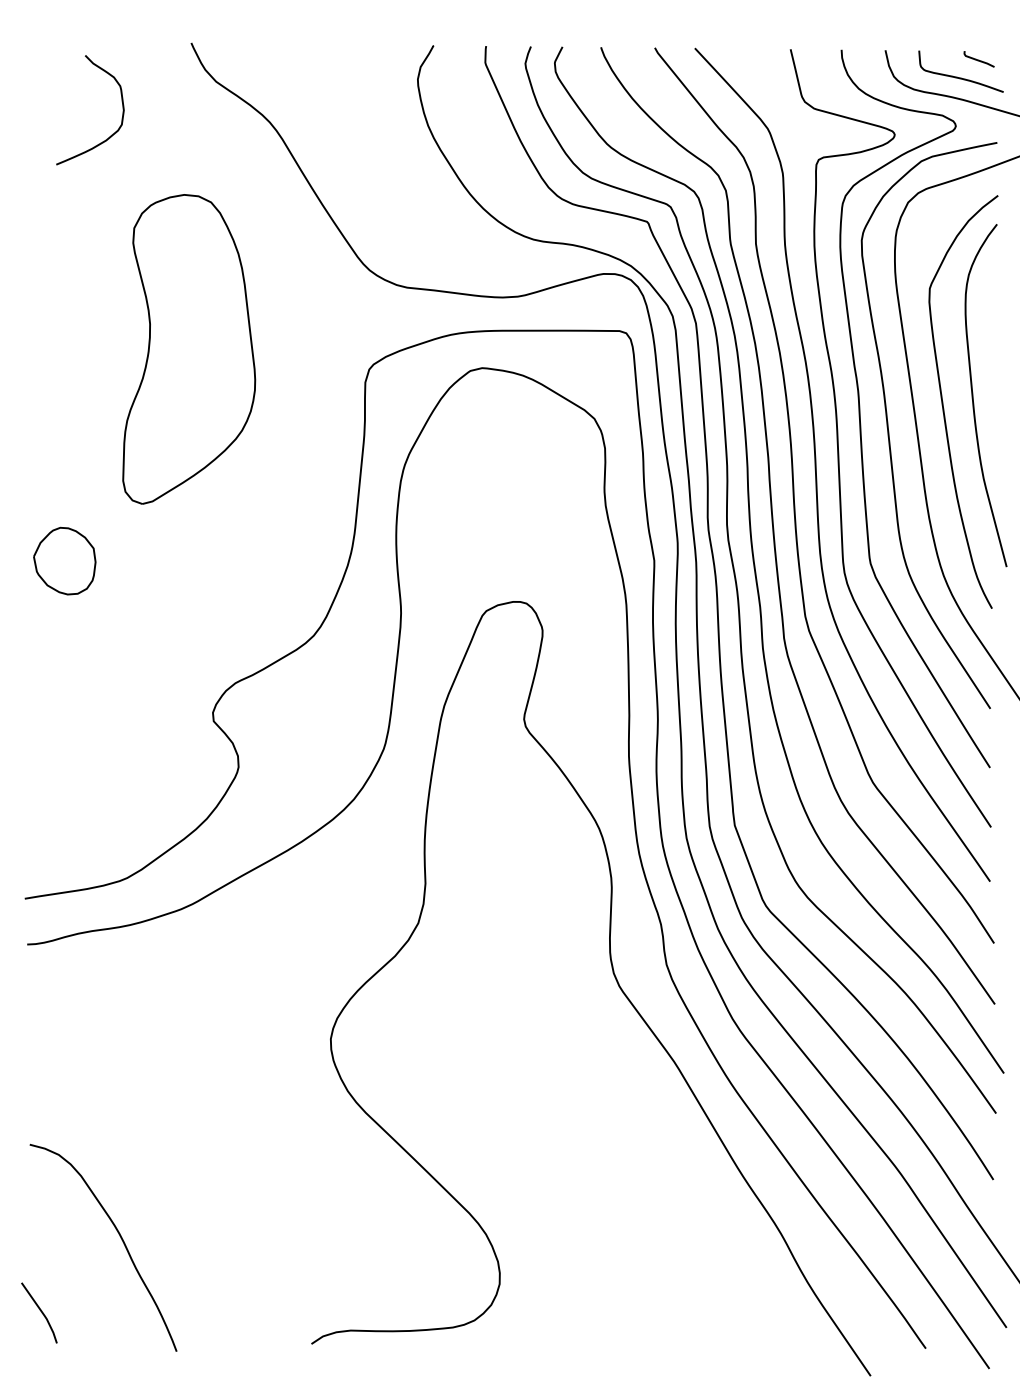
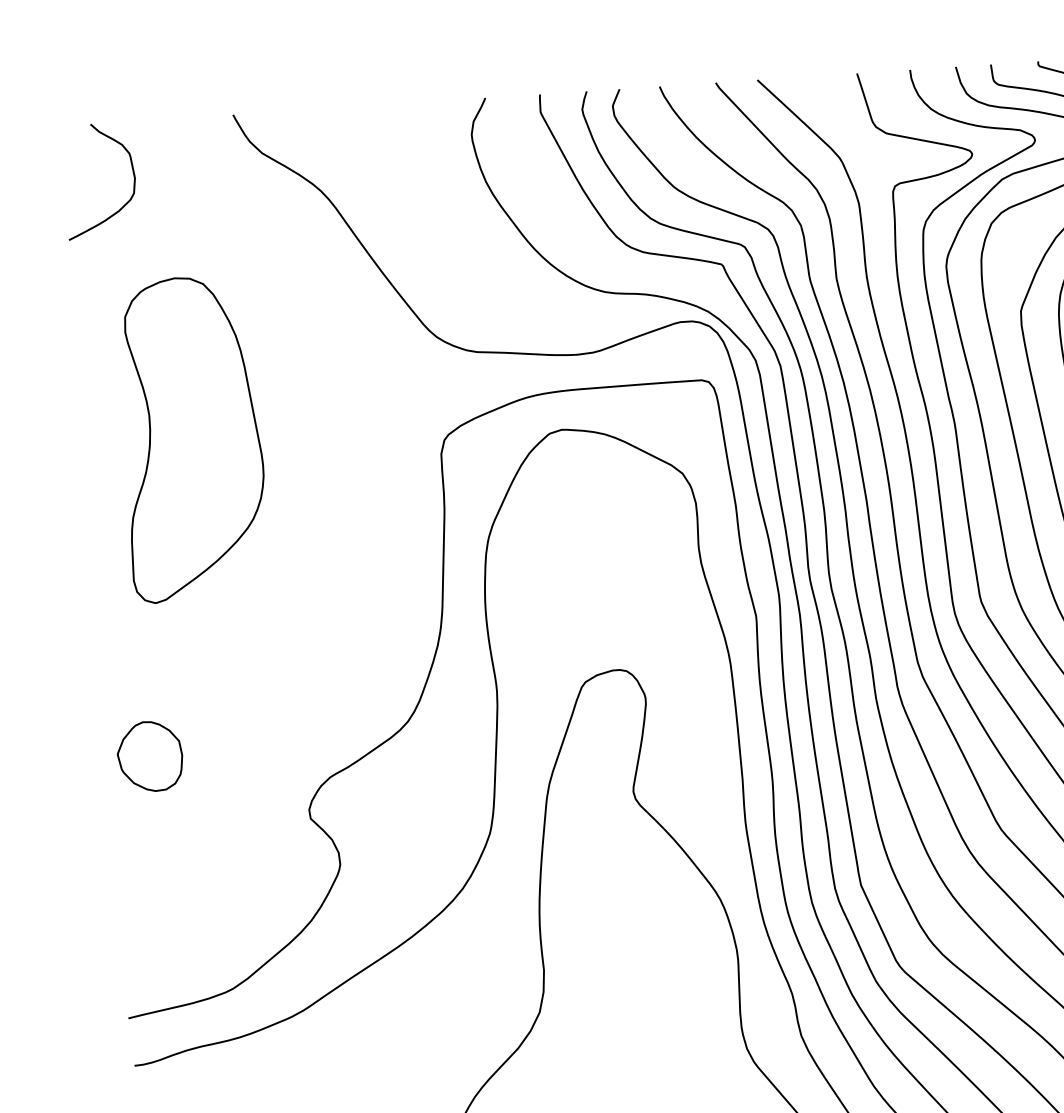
curve: (111, 134) -> (124, 204), moved
part: (189, 349) -> (192, 438), moved
part: (64, 560) -> (149, 755), moved

